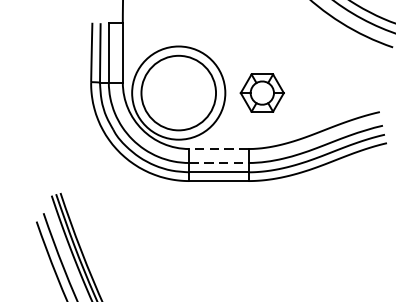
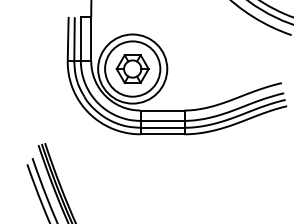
part: (262, 92) -> (132, 68), moved
line: (218, 148) -> (162, 110), dashed -> solid
line: (220, 162) -> (163, 120), dashed -> solid

